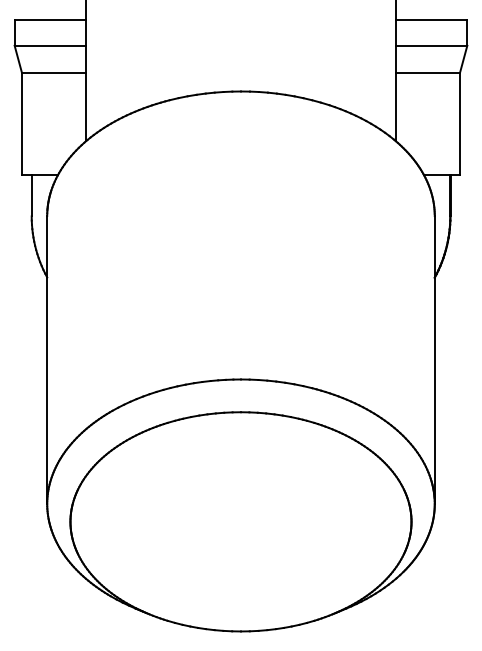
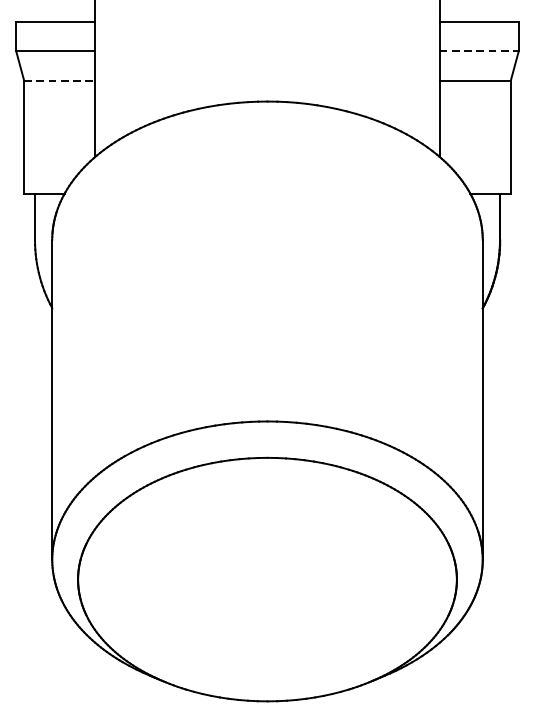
line: (431, 45) -> (479, 50), solid -> dashed
line: (54, 73) -> (60, 81), solid -> dashed

